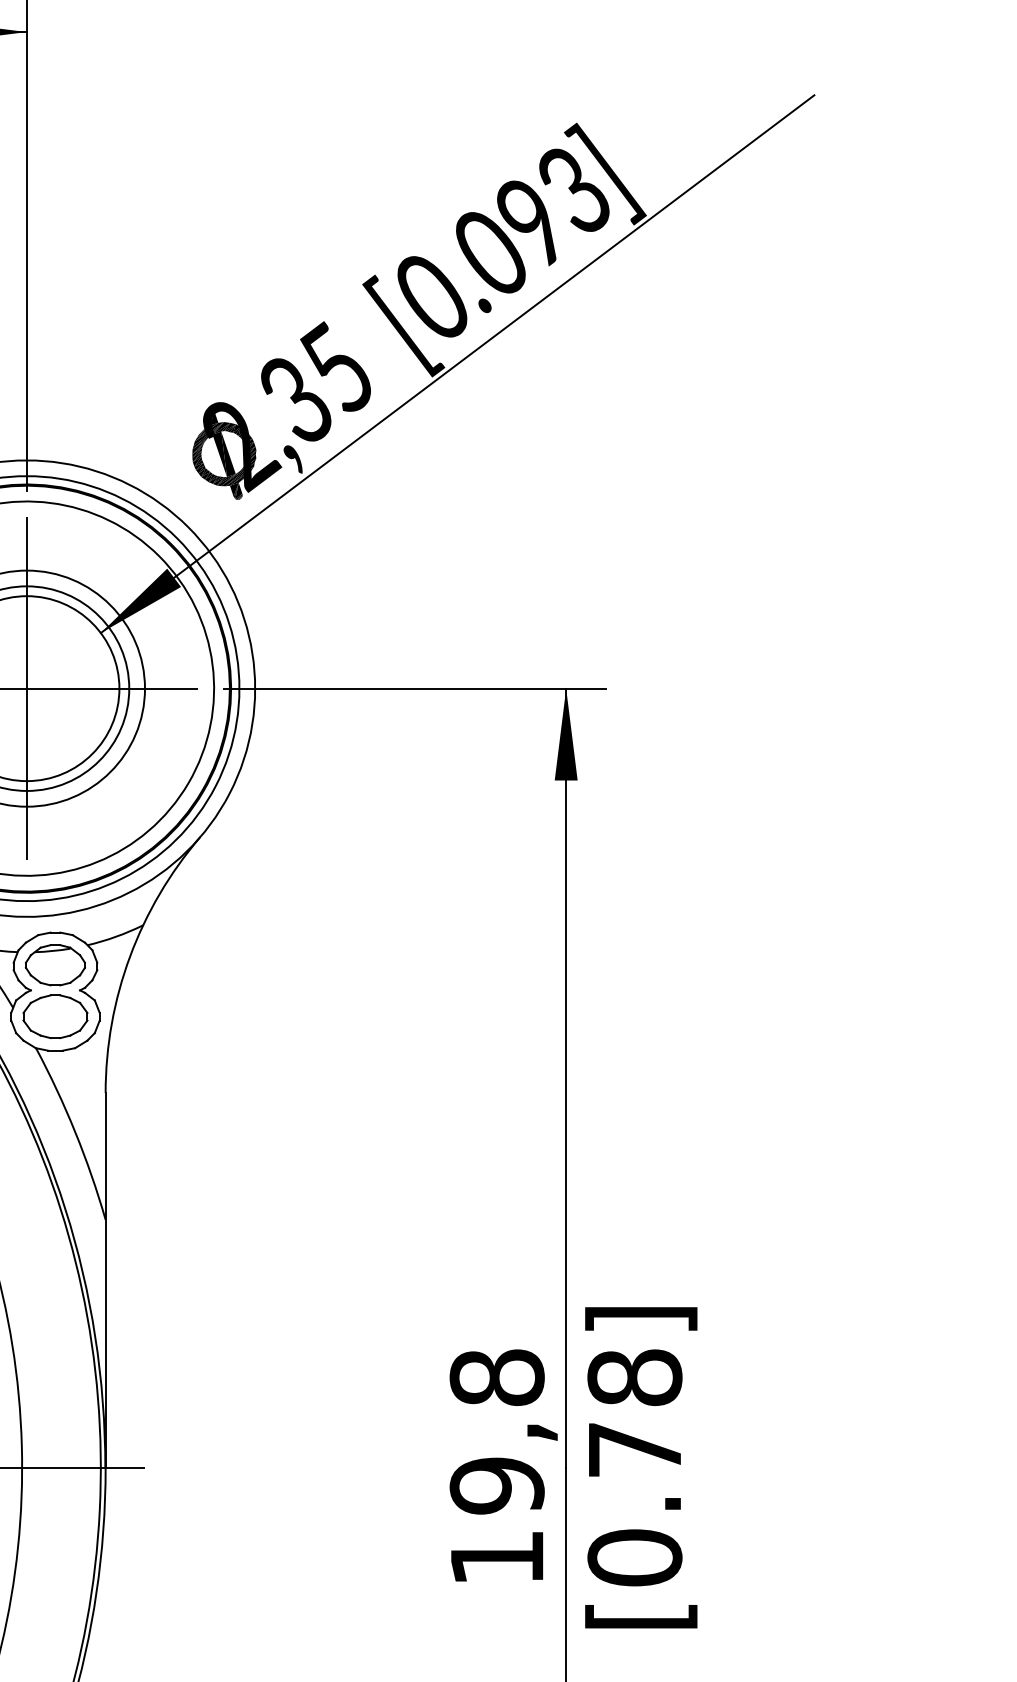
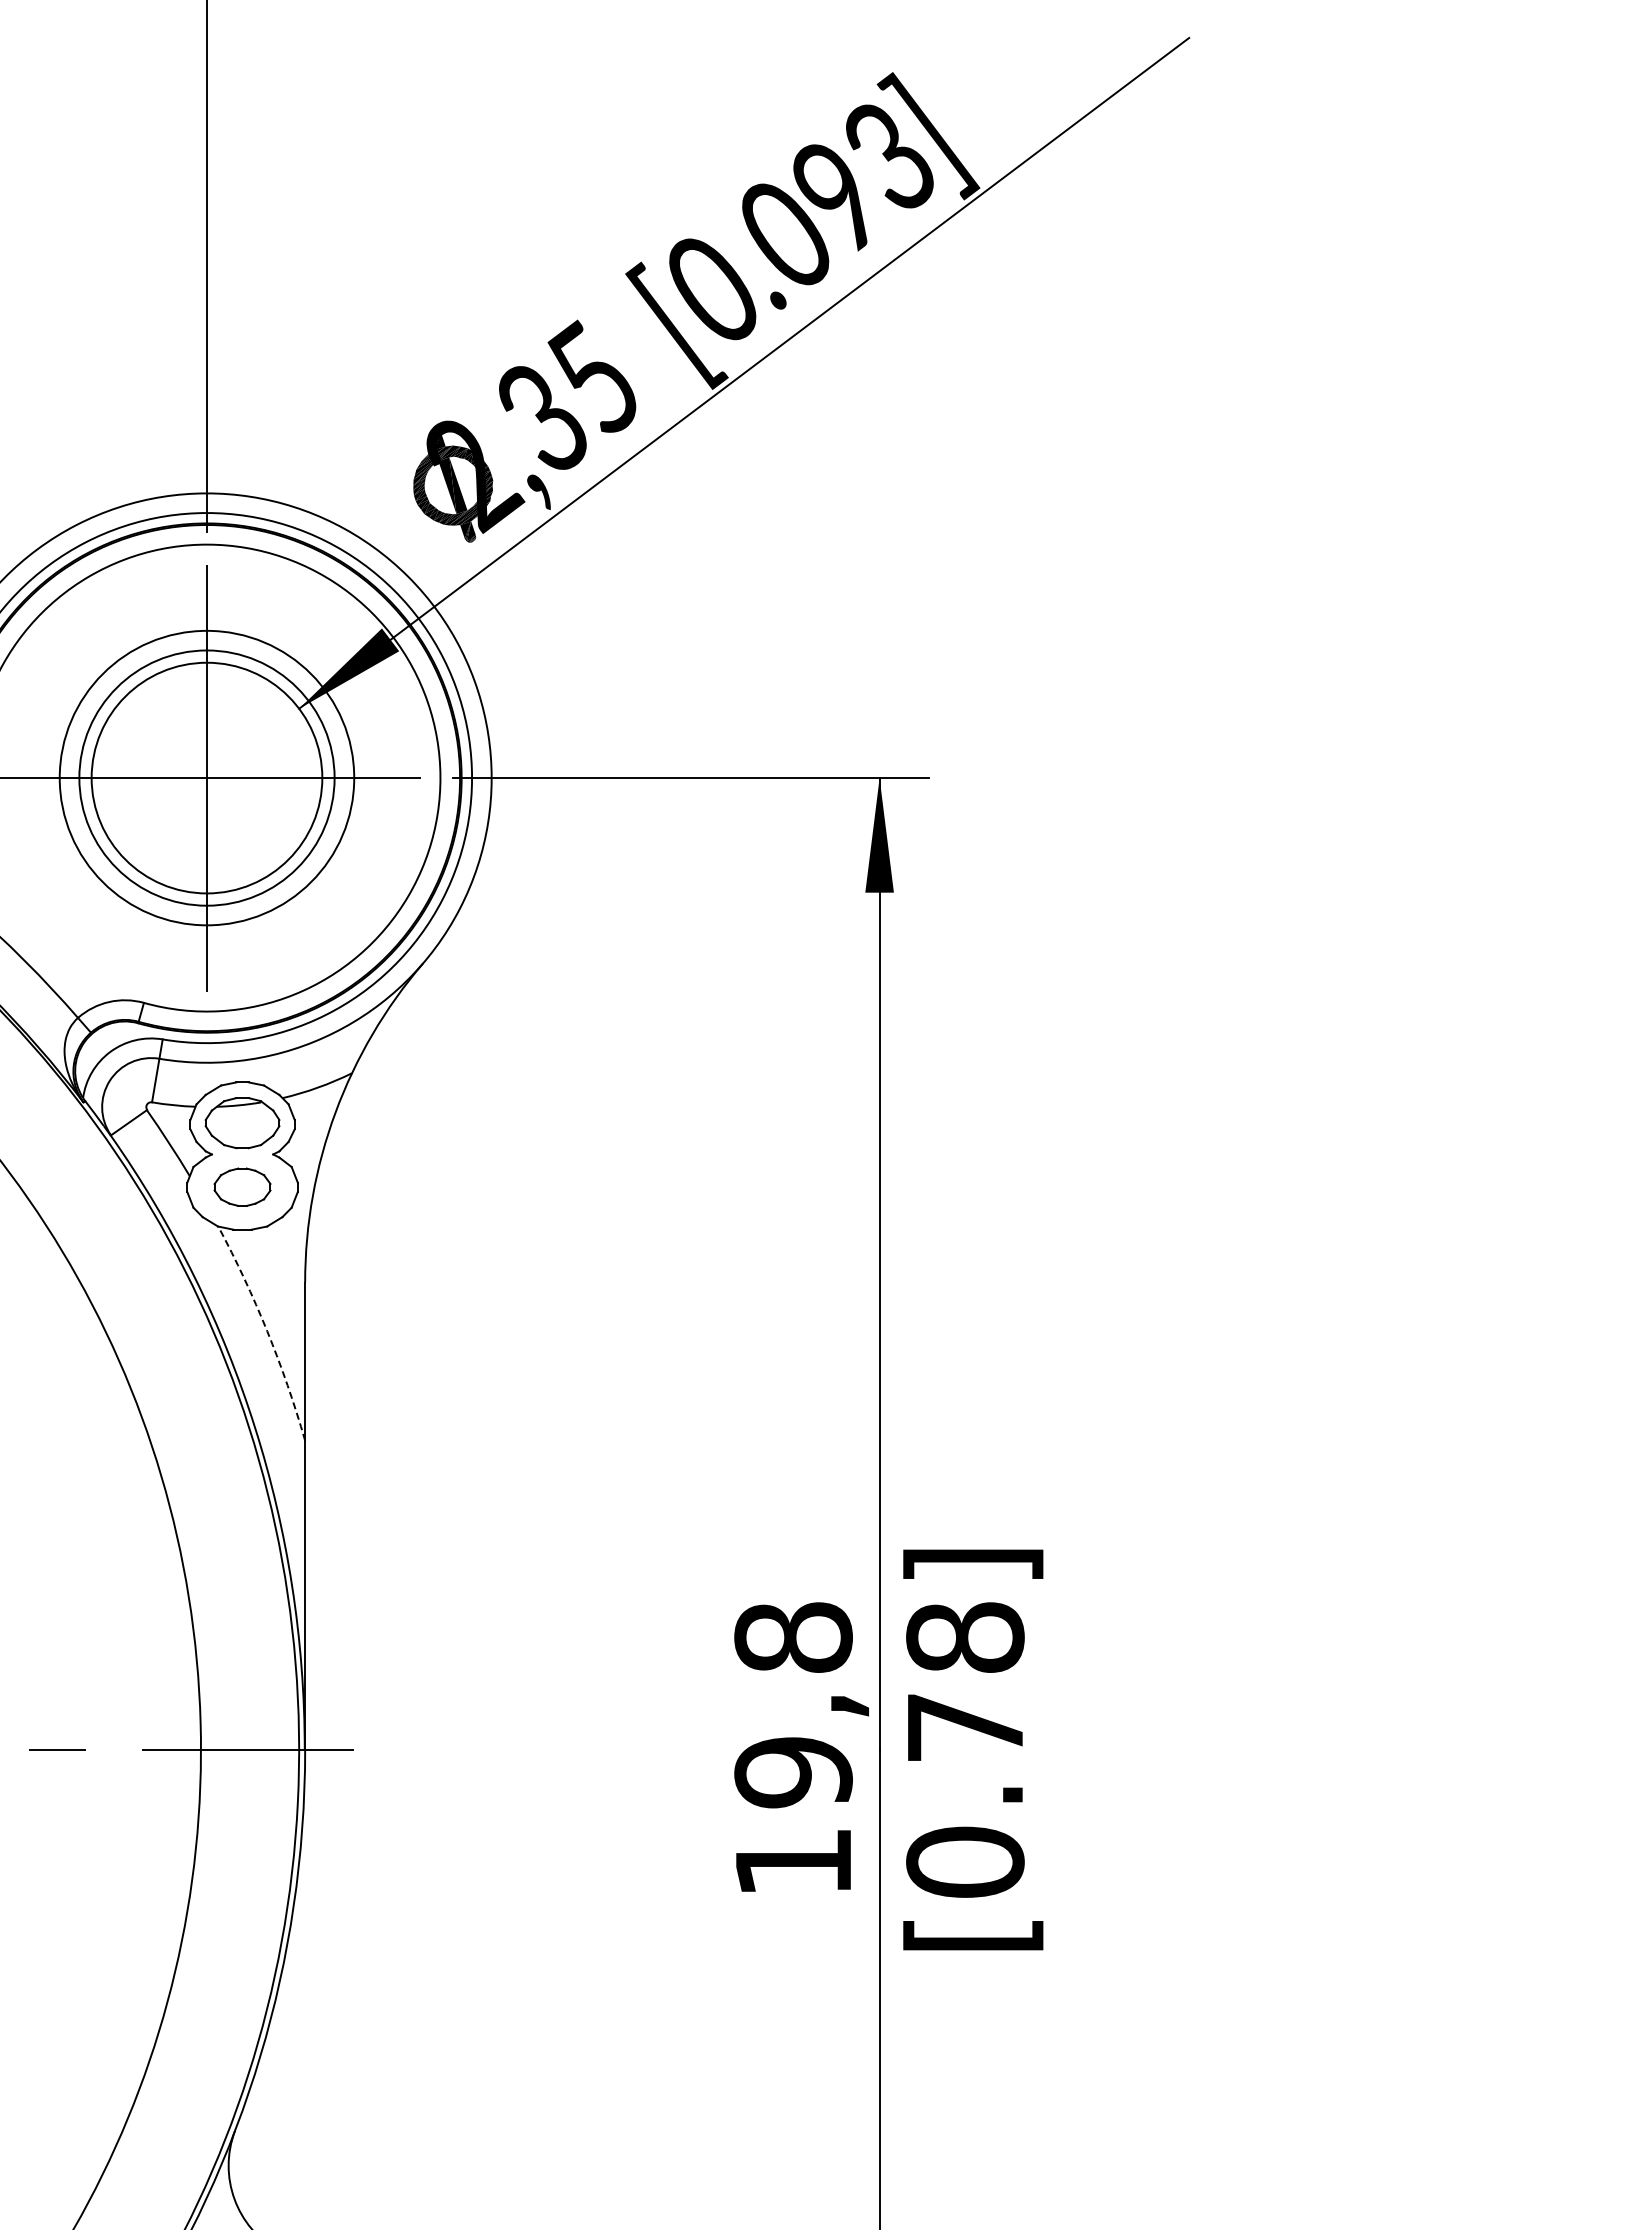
part: (55, 1016) -> (242, 1186), size x0.7
arc: (75, 1132) -> (267, 1331), solid -> dashed

